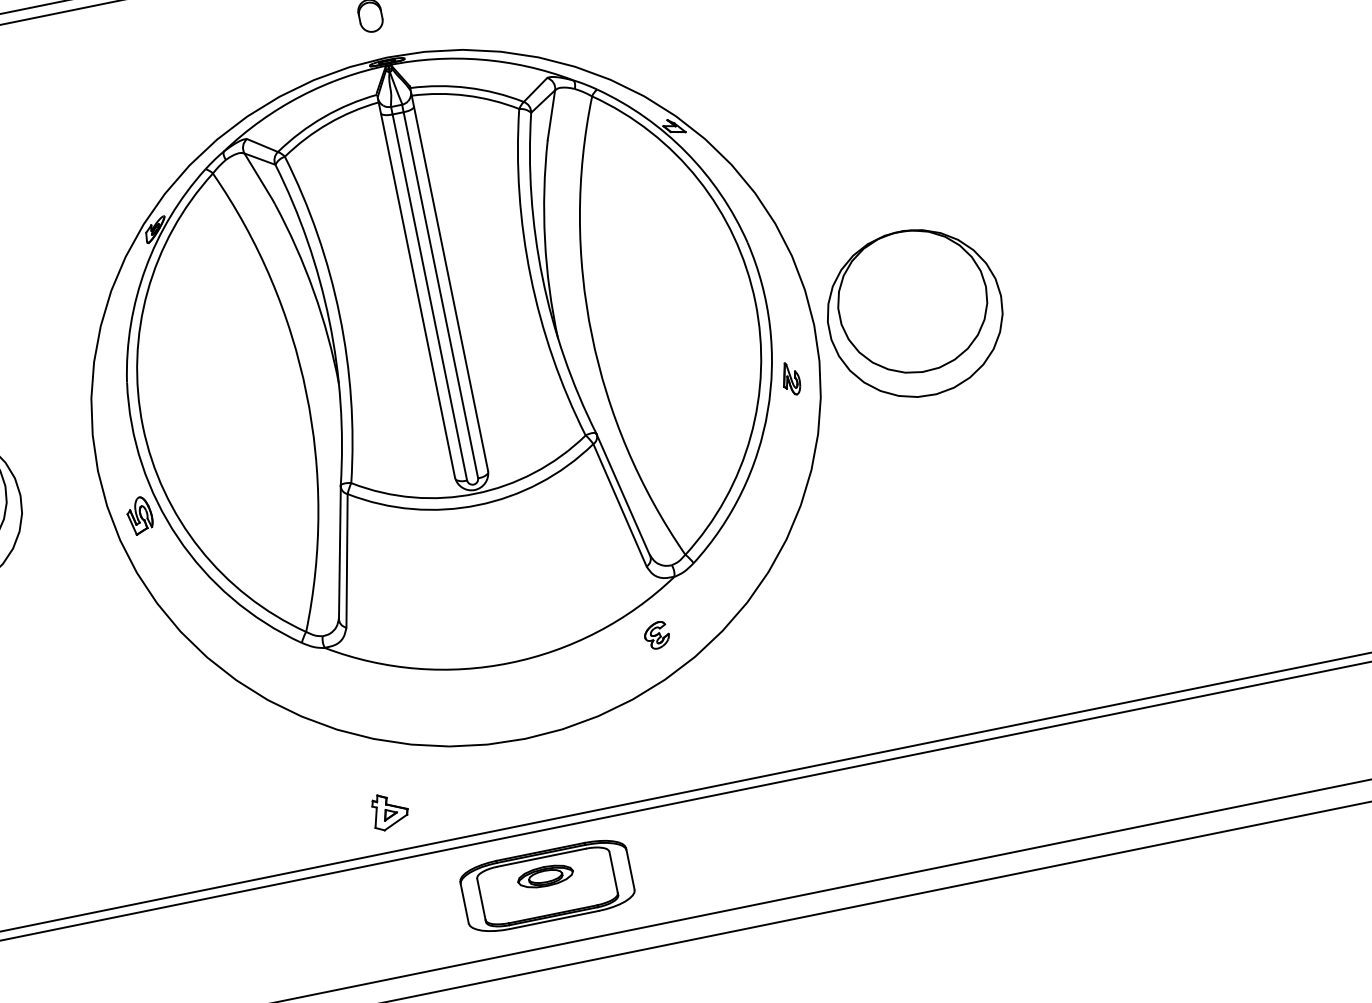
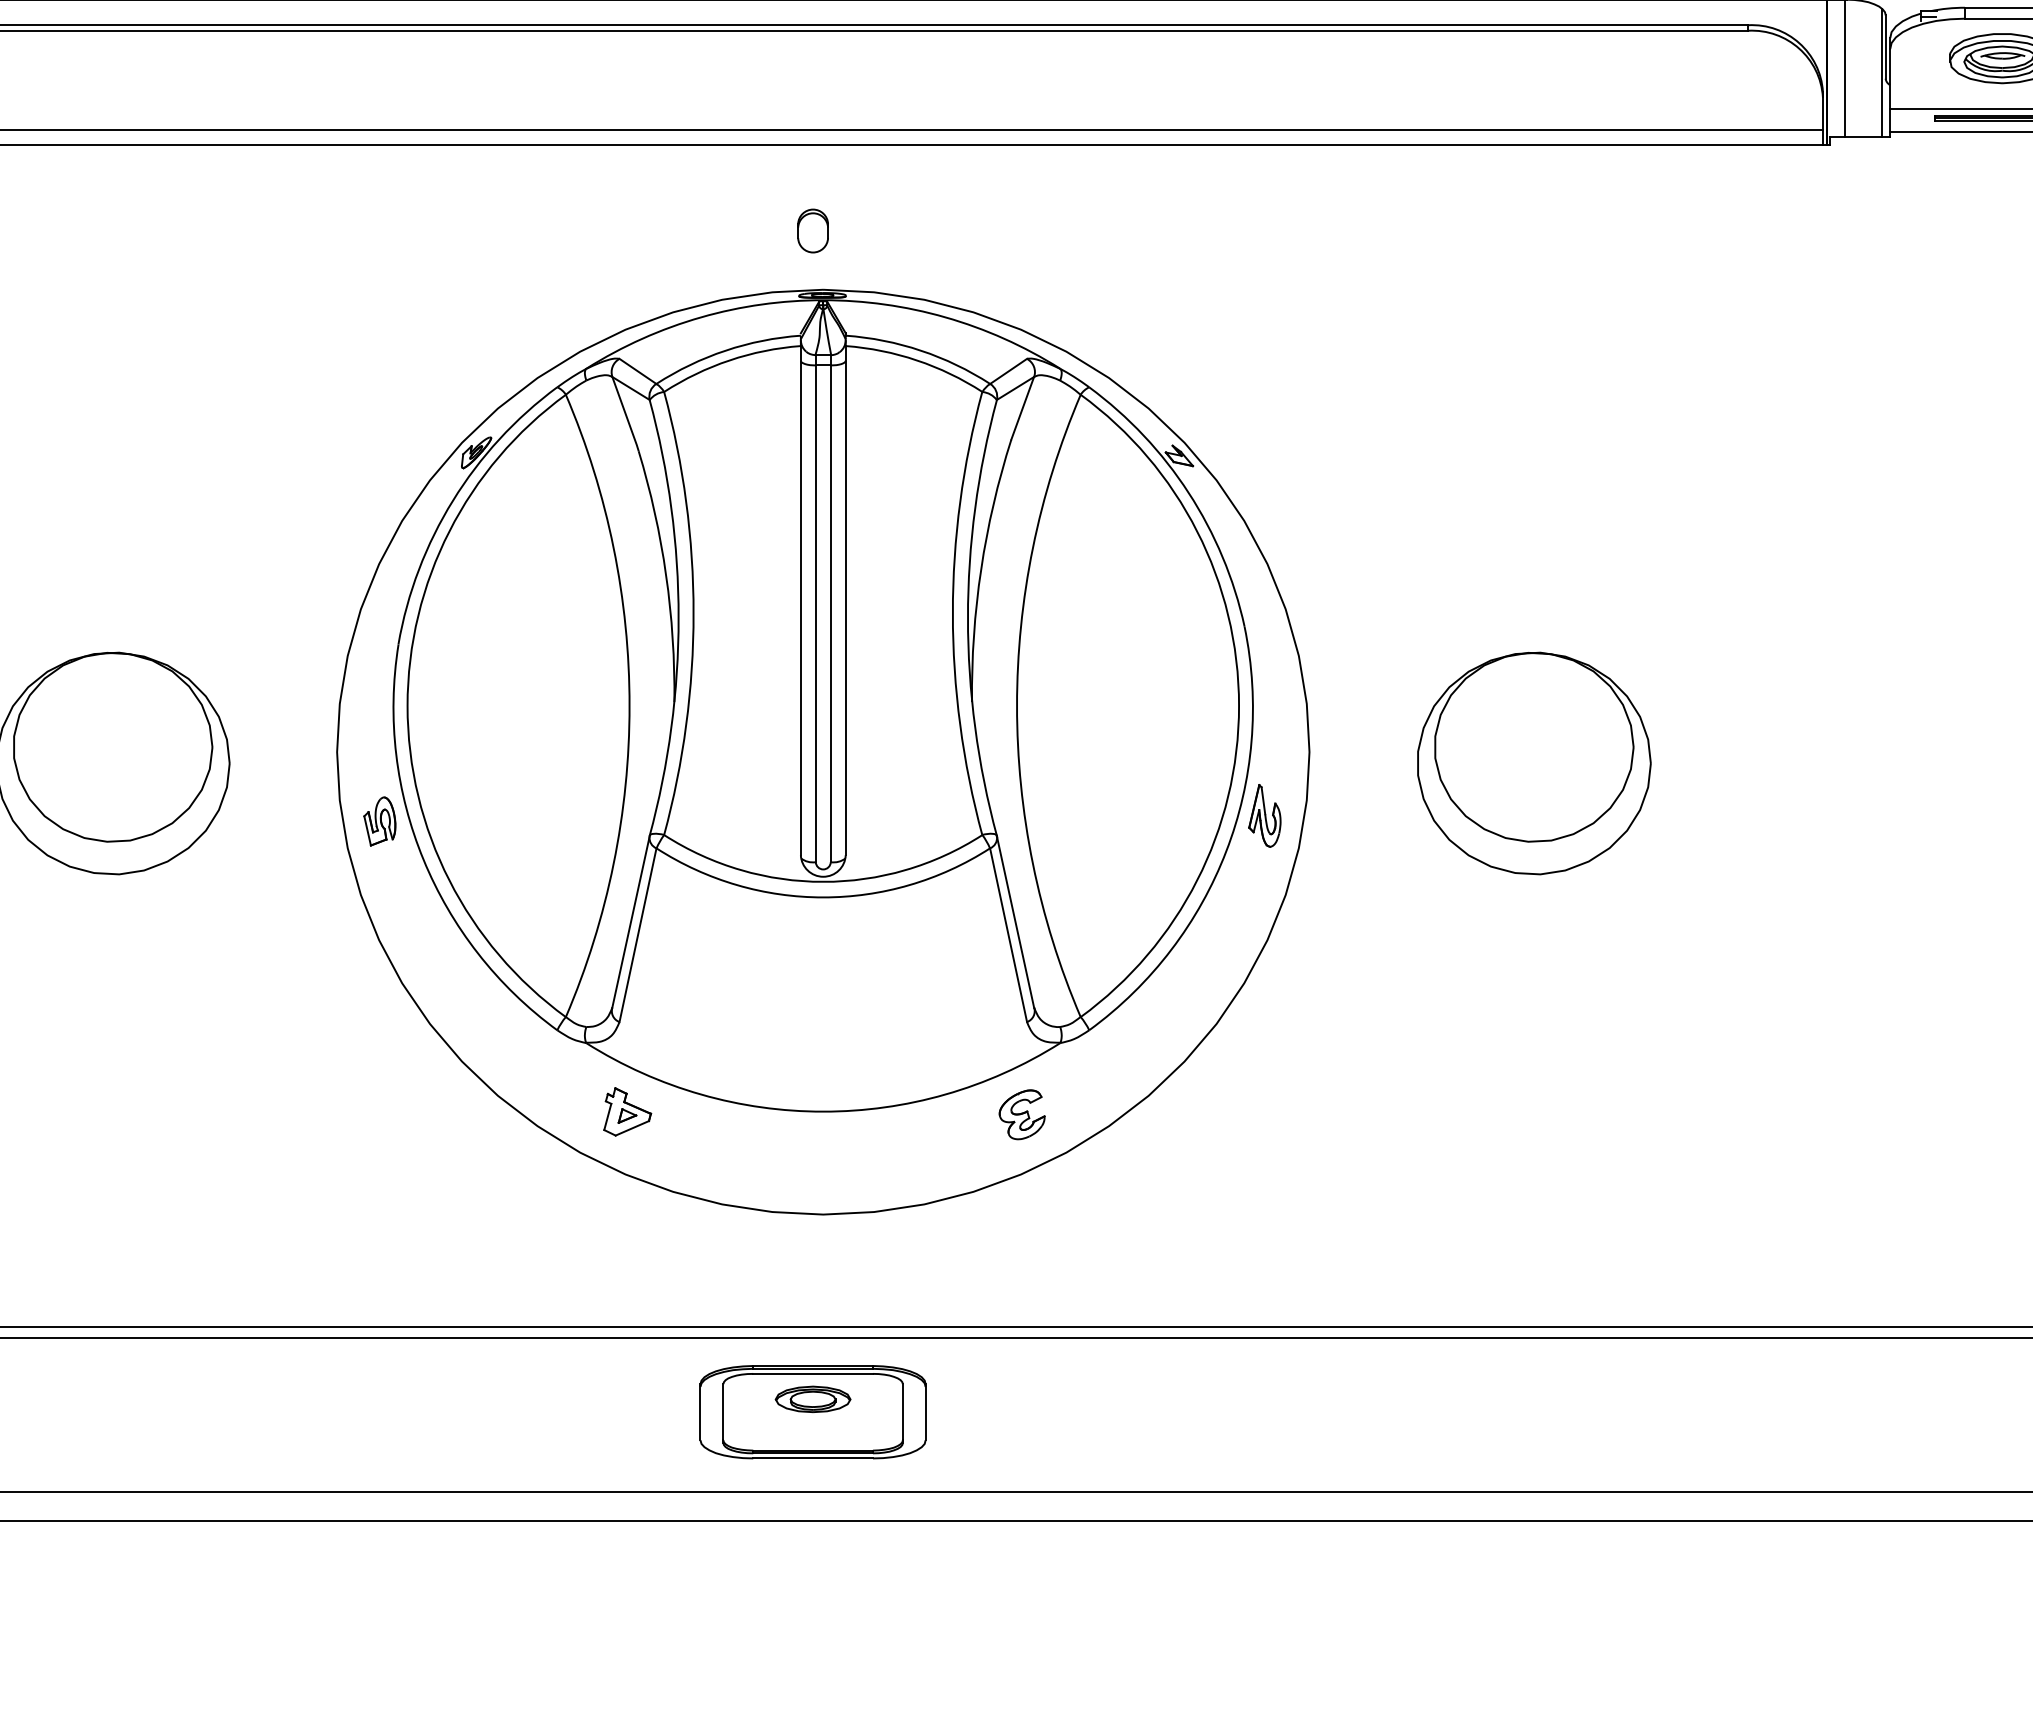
part: (915, 313) -> (1534, 763), moved
part: (790, 378) -> (1264, 815), size x1.43
part: (656, 635) -> (1021, 1114), size x1.43
part: (389, 810) -> (627, 1111), moved

